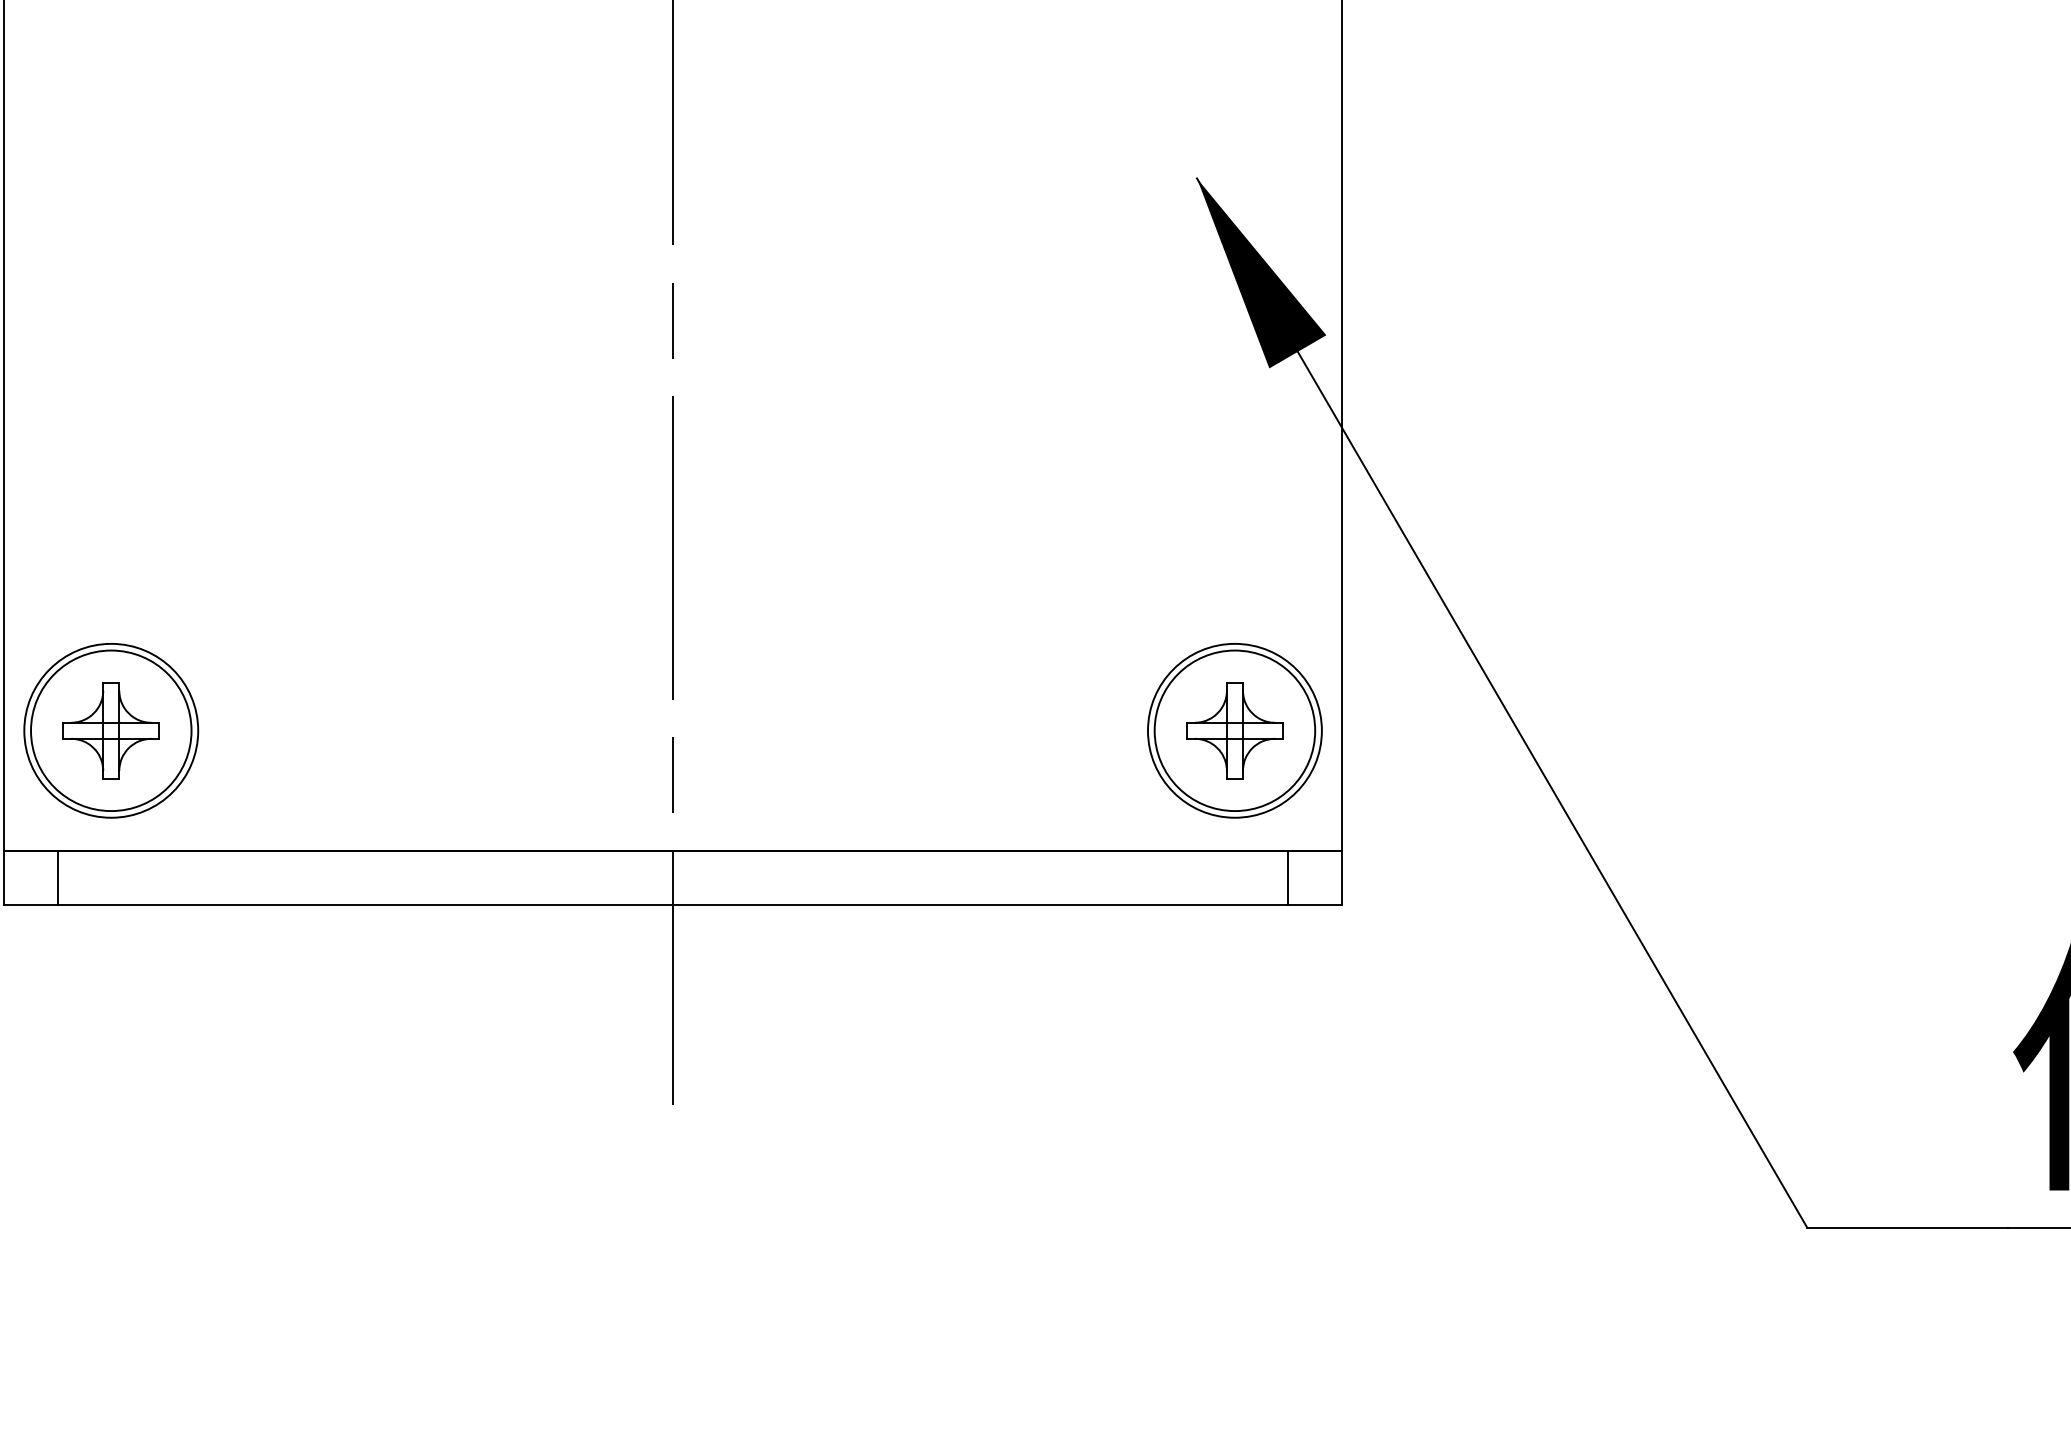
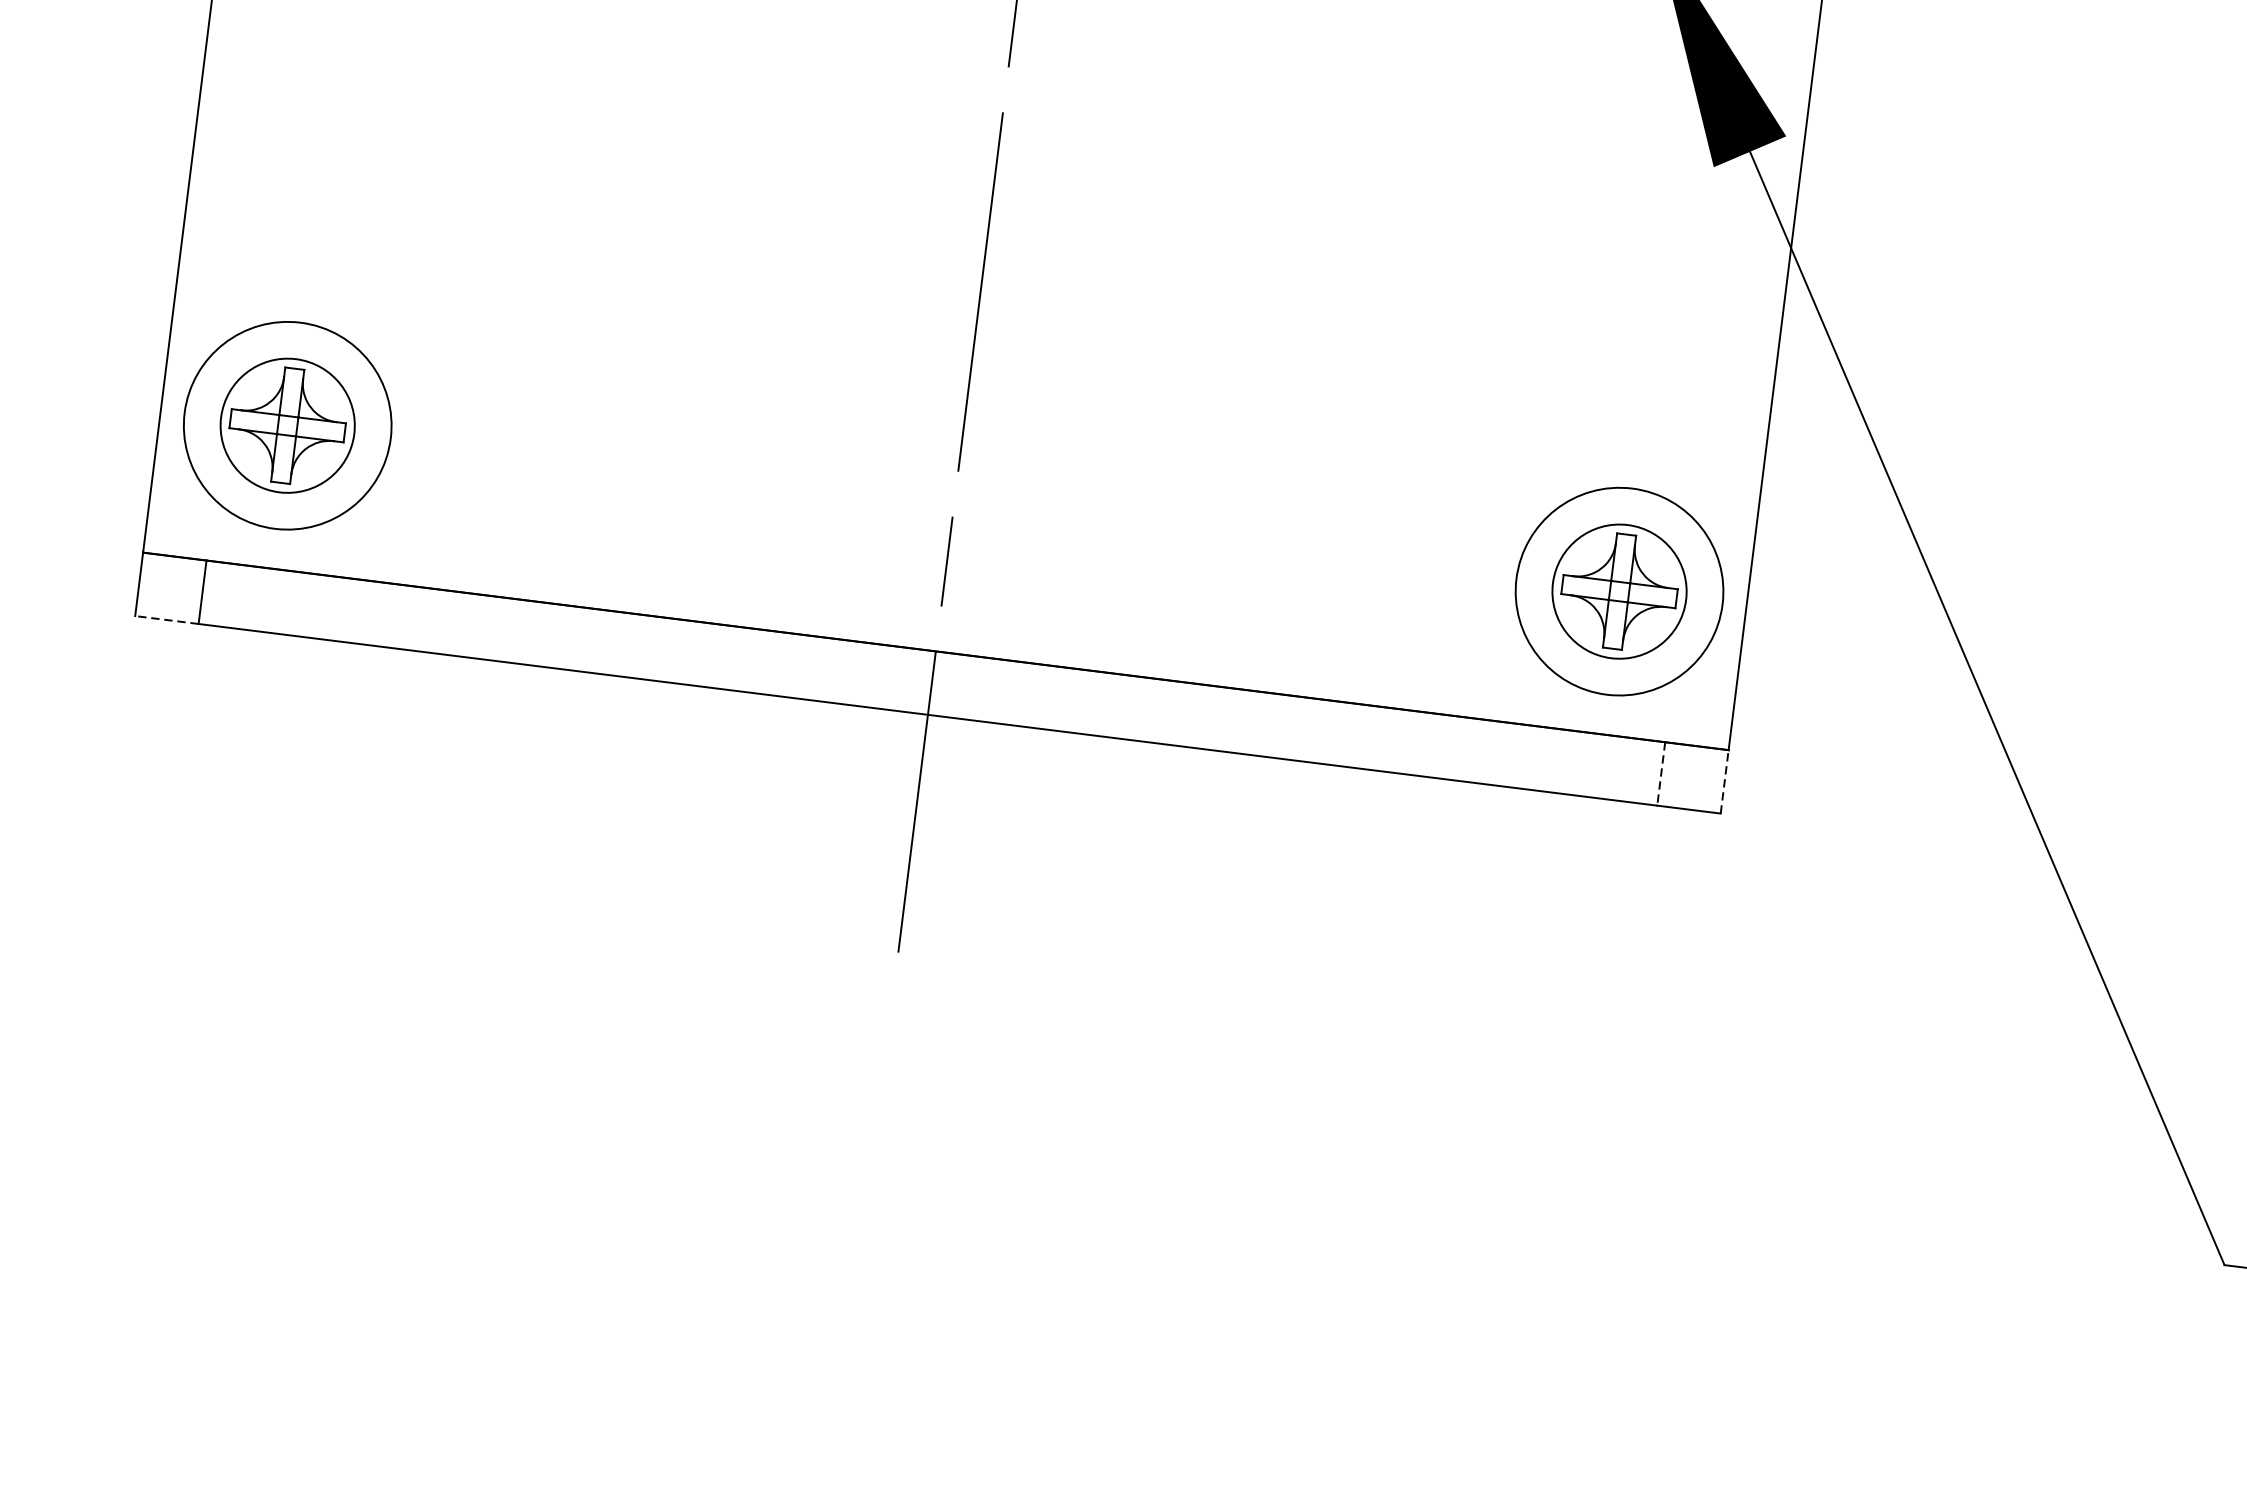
circle: (111, 730) -> (288, 425), size x0.7
circle: (1234, 730) -> (1619, 591), size x0.7
line: (1288, 877) -> (1661, 773), solid -> dashed
line: (1341, 877) -> (1724, 781), solid -> dashed
line: (31, 904) -> (167, 619), solid -> dashed

